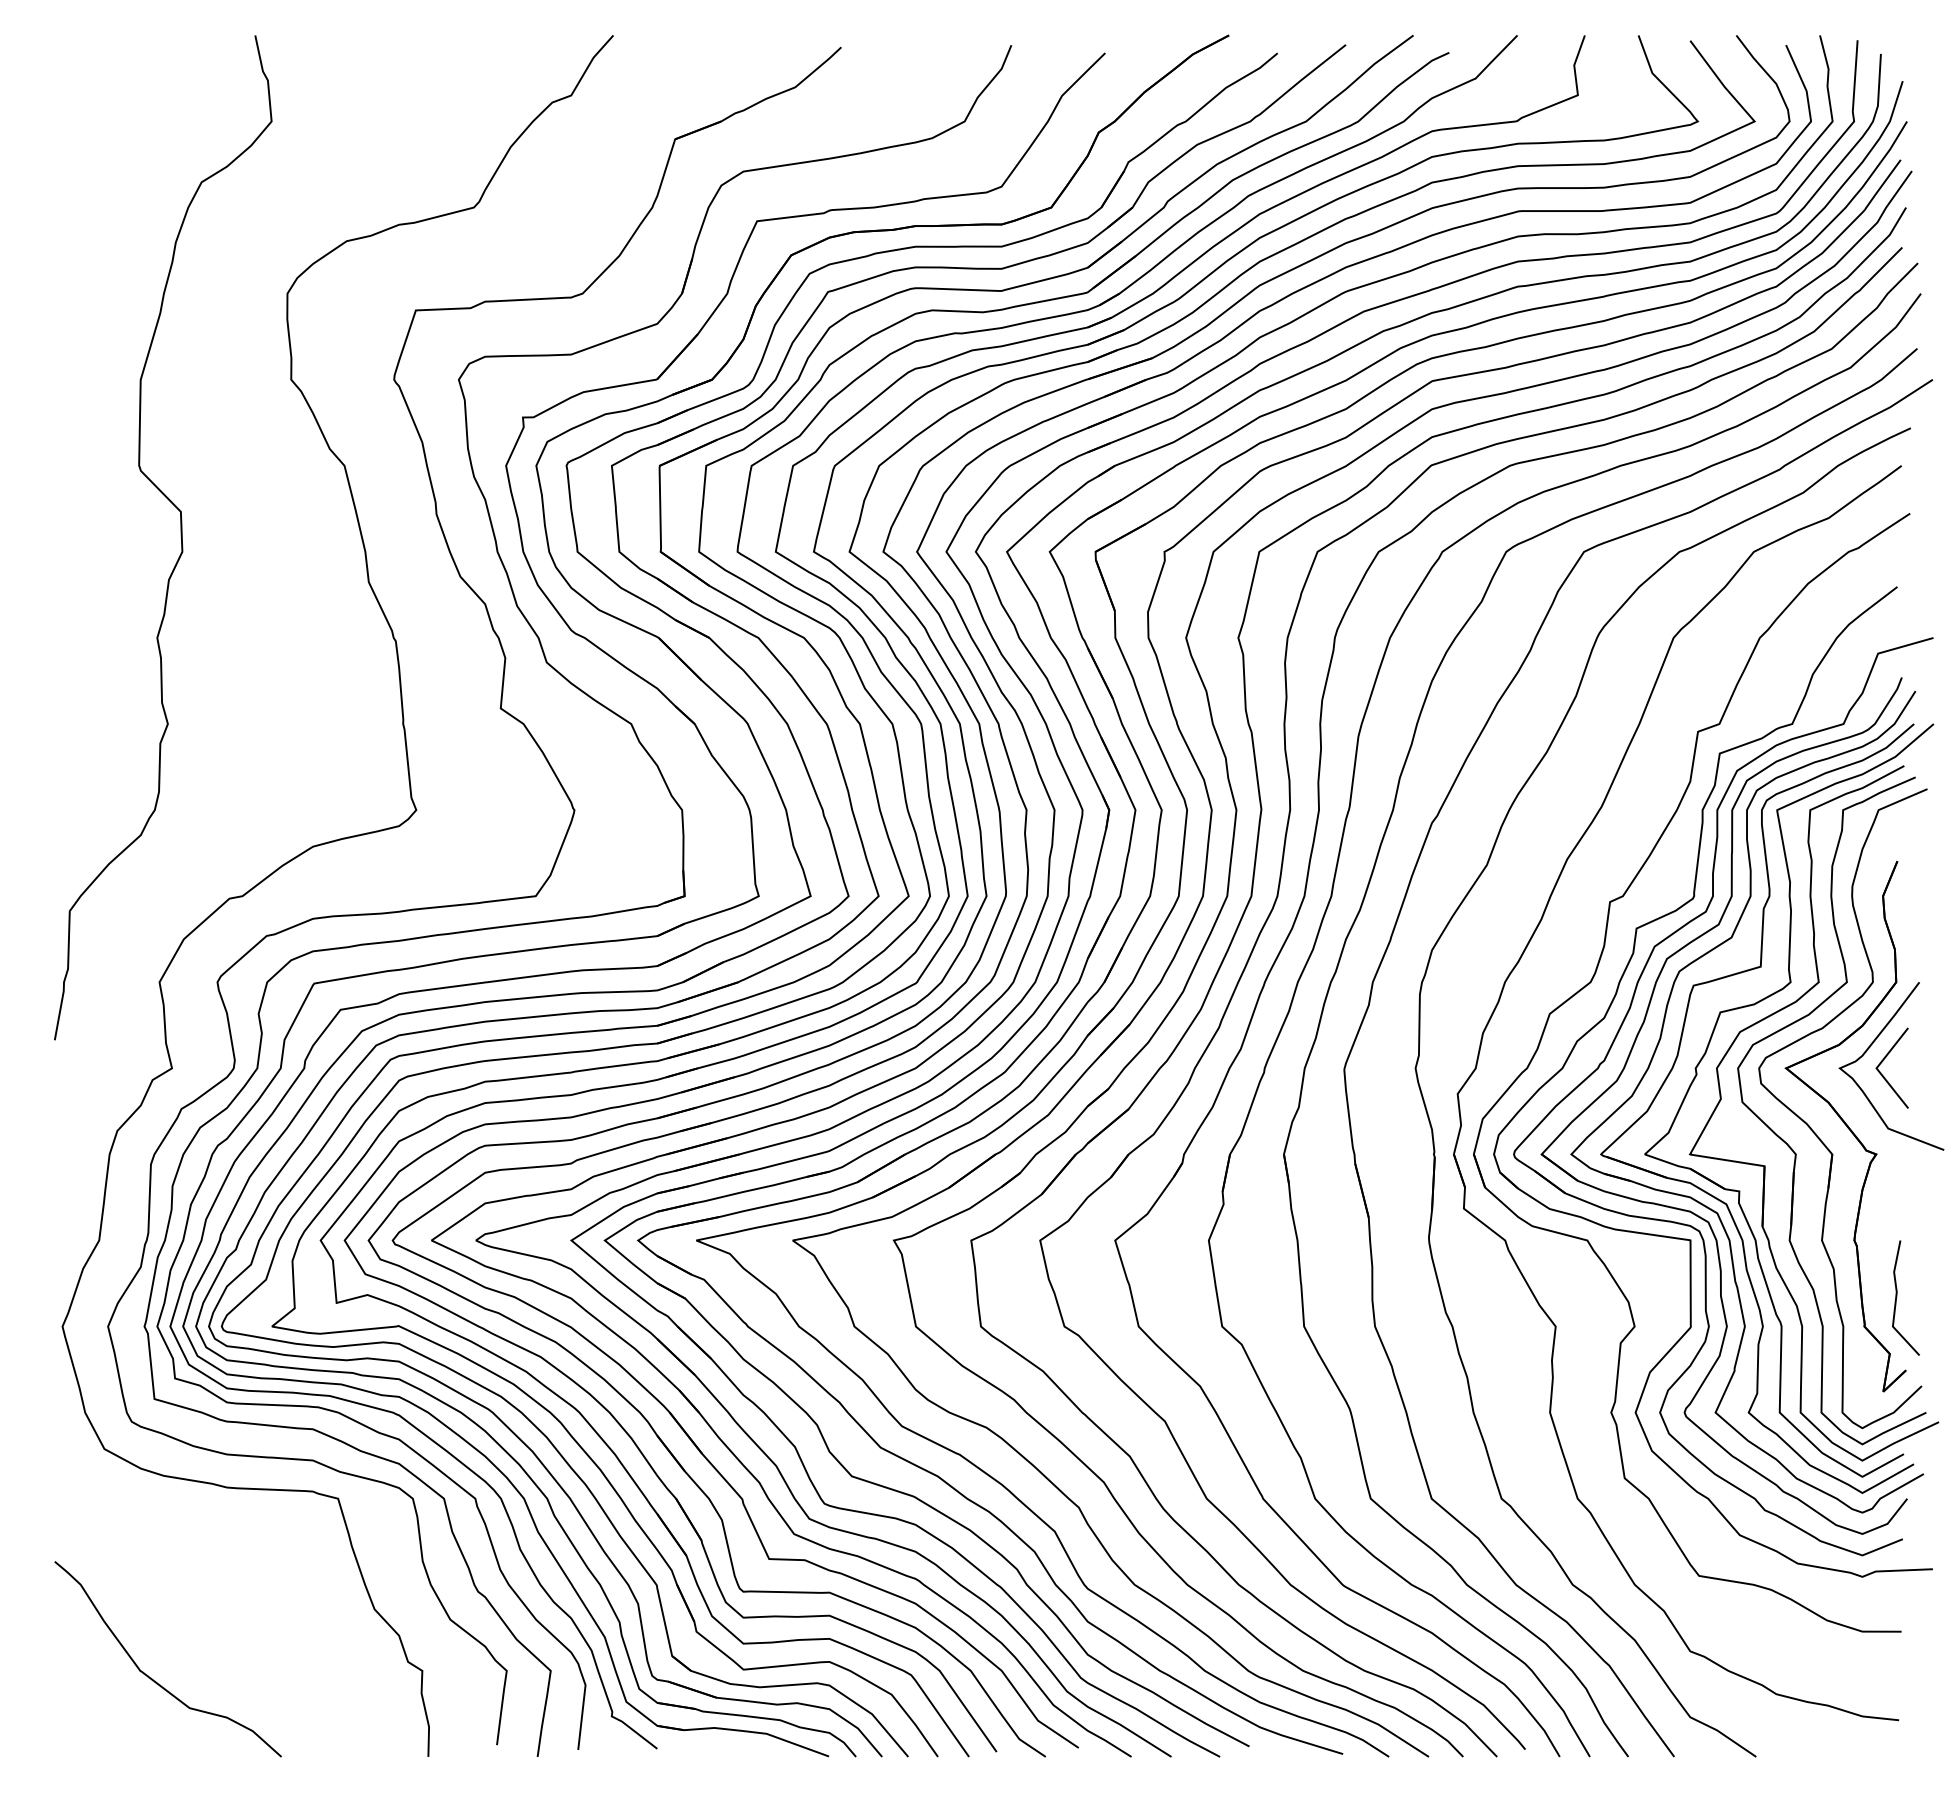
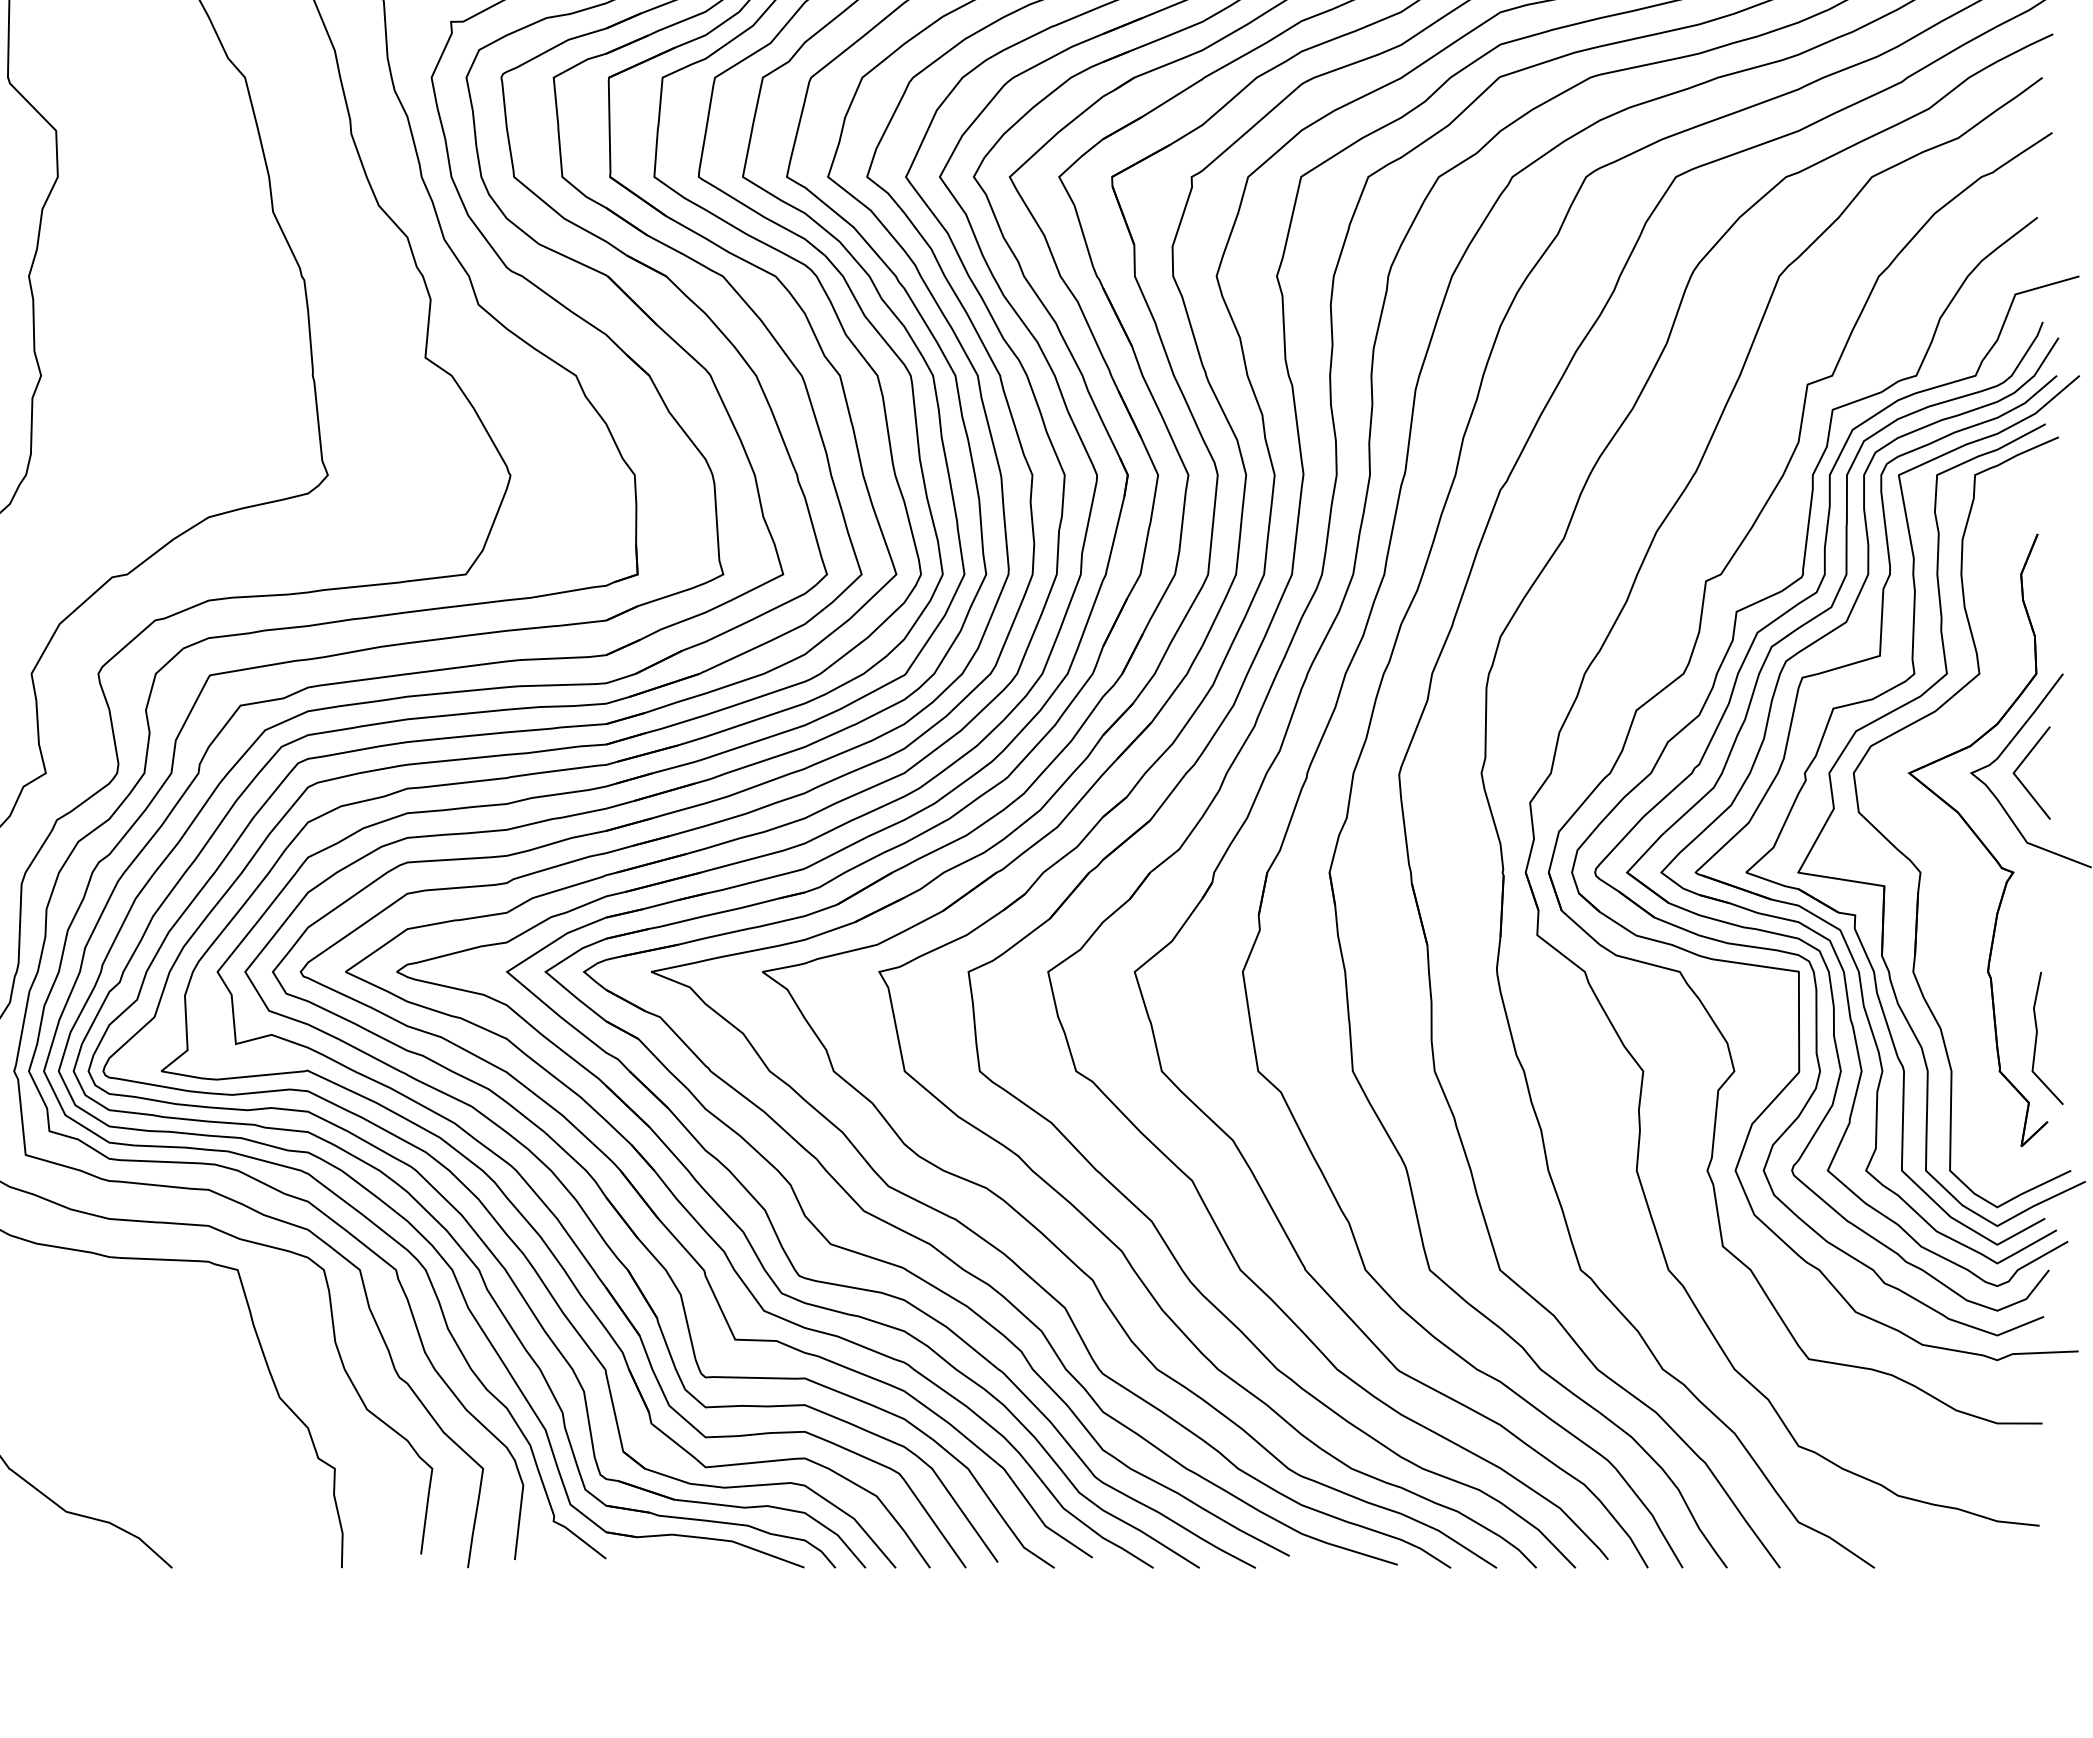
part: (1816, 1133) -> (1944, 848), removed

